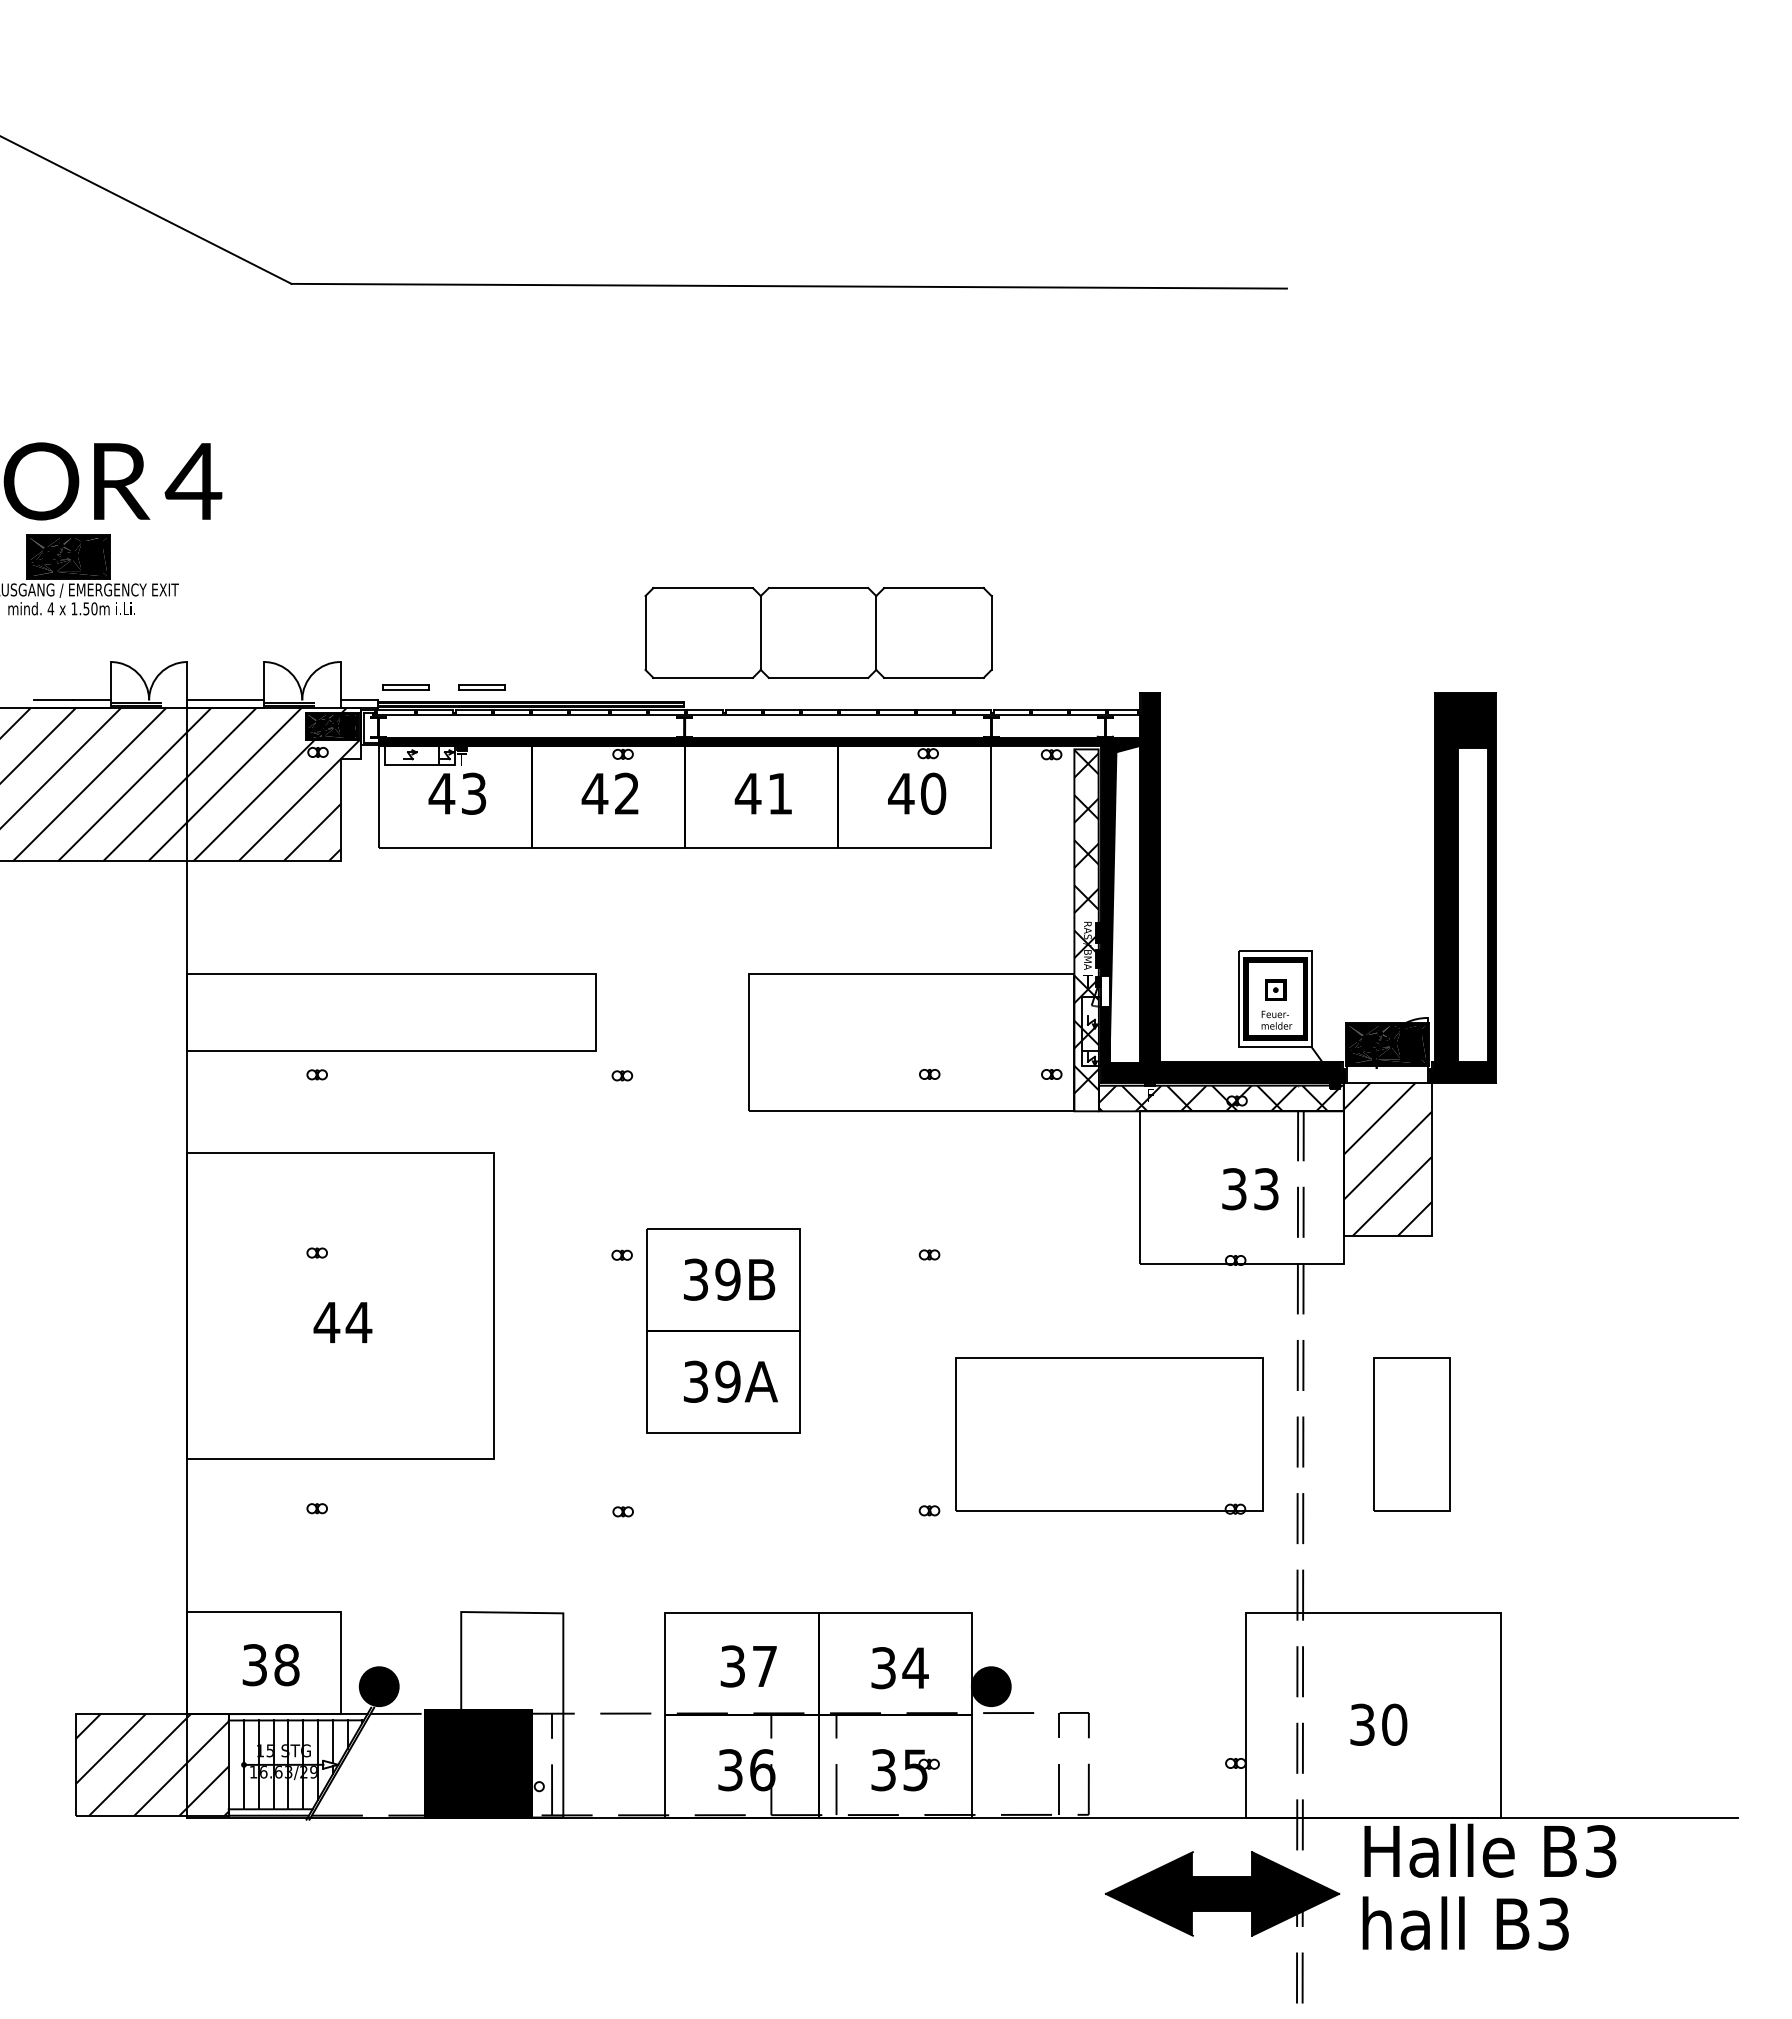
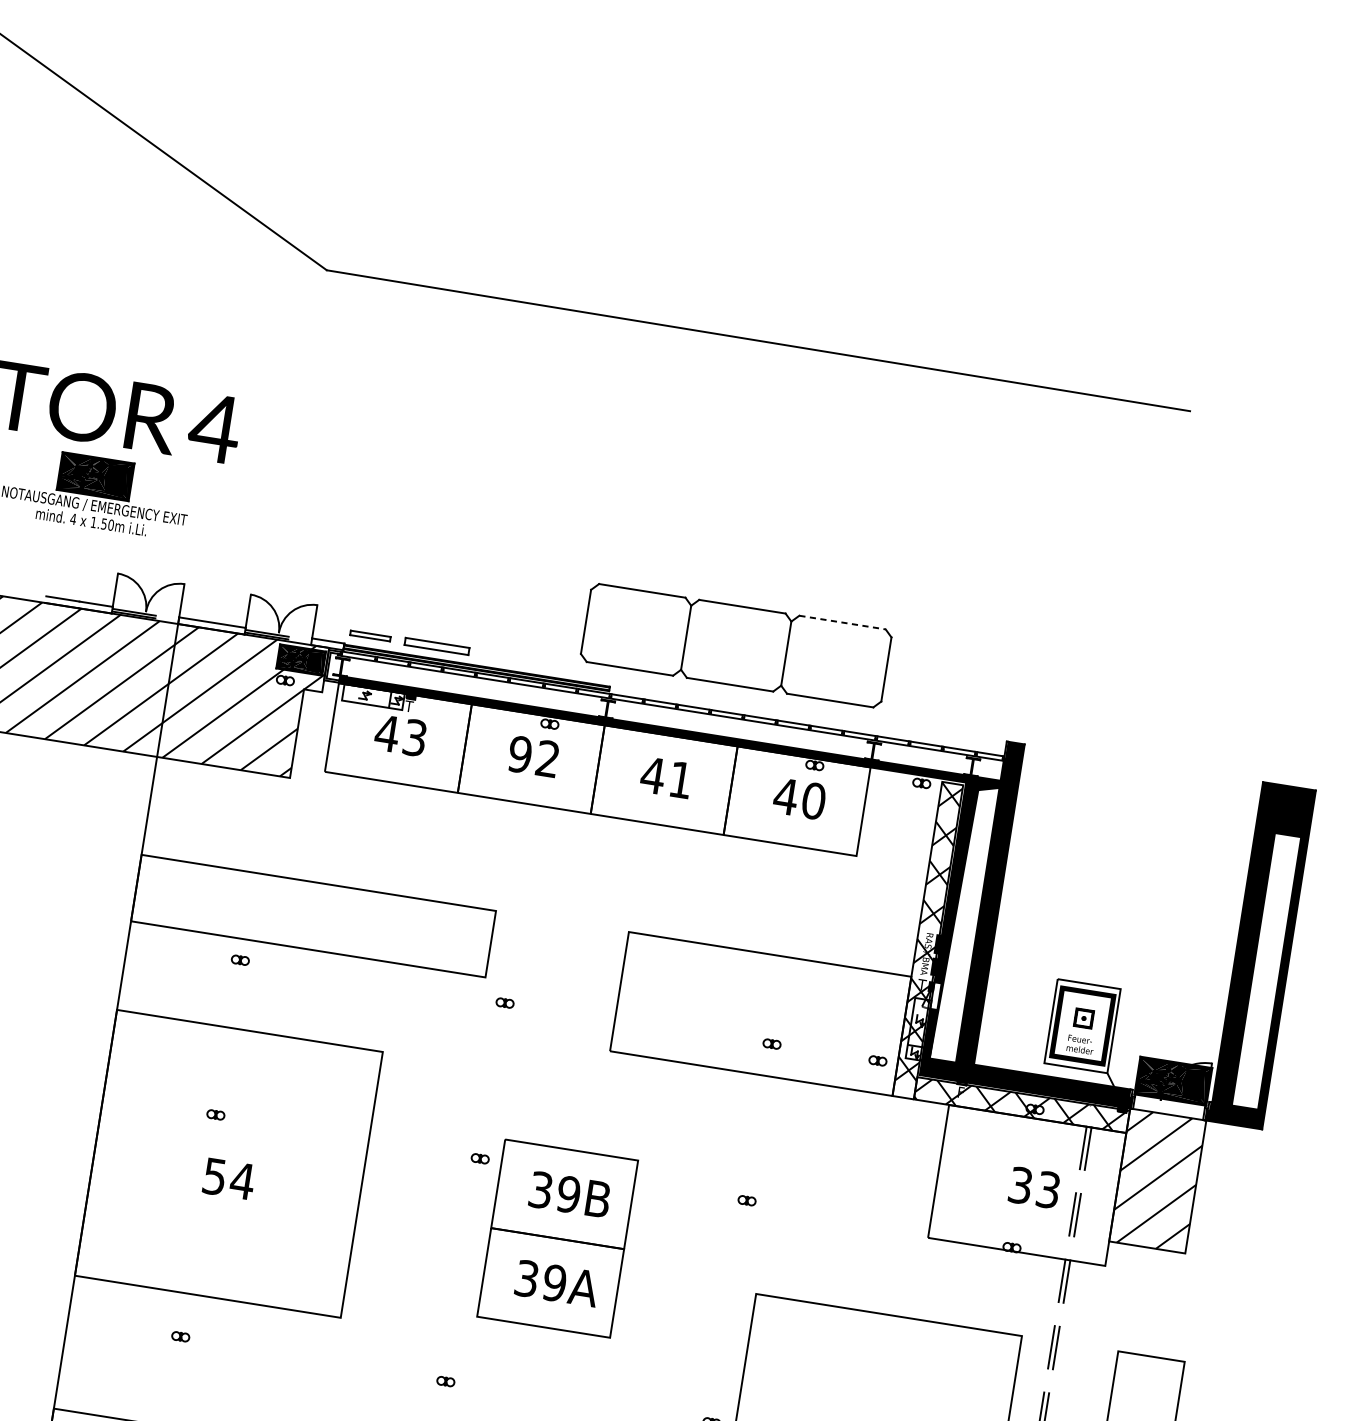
line: (933, 588) -> (842, 622), solid -> dashed
part: (481, 687) -> (436, 646), size x1.6
text: (594, 793) -> (519, 754), 42 -> 92
text: (326, 1322) -> (214, 1176), 44 -> 54

